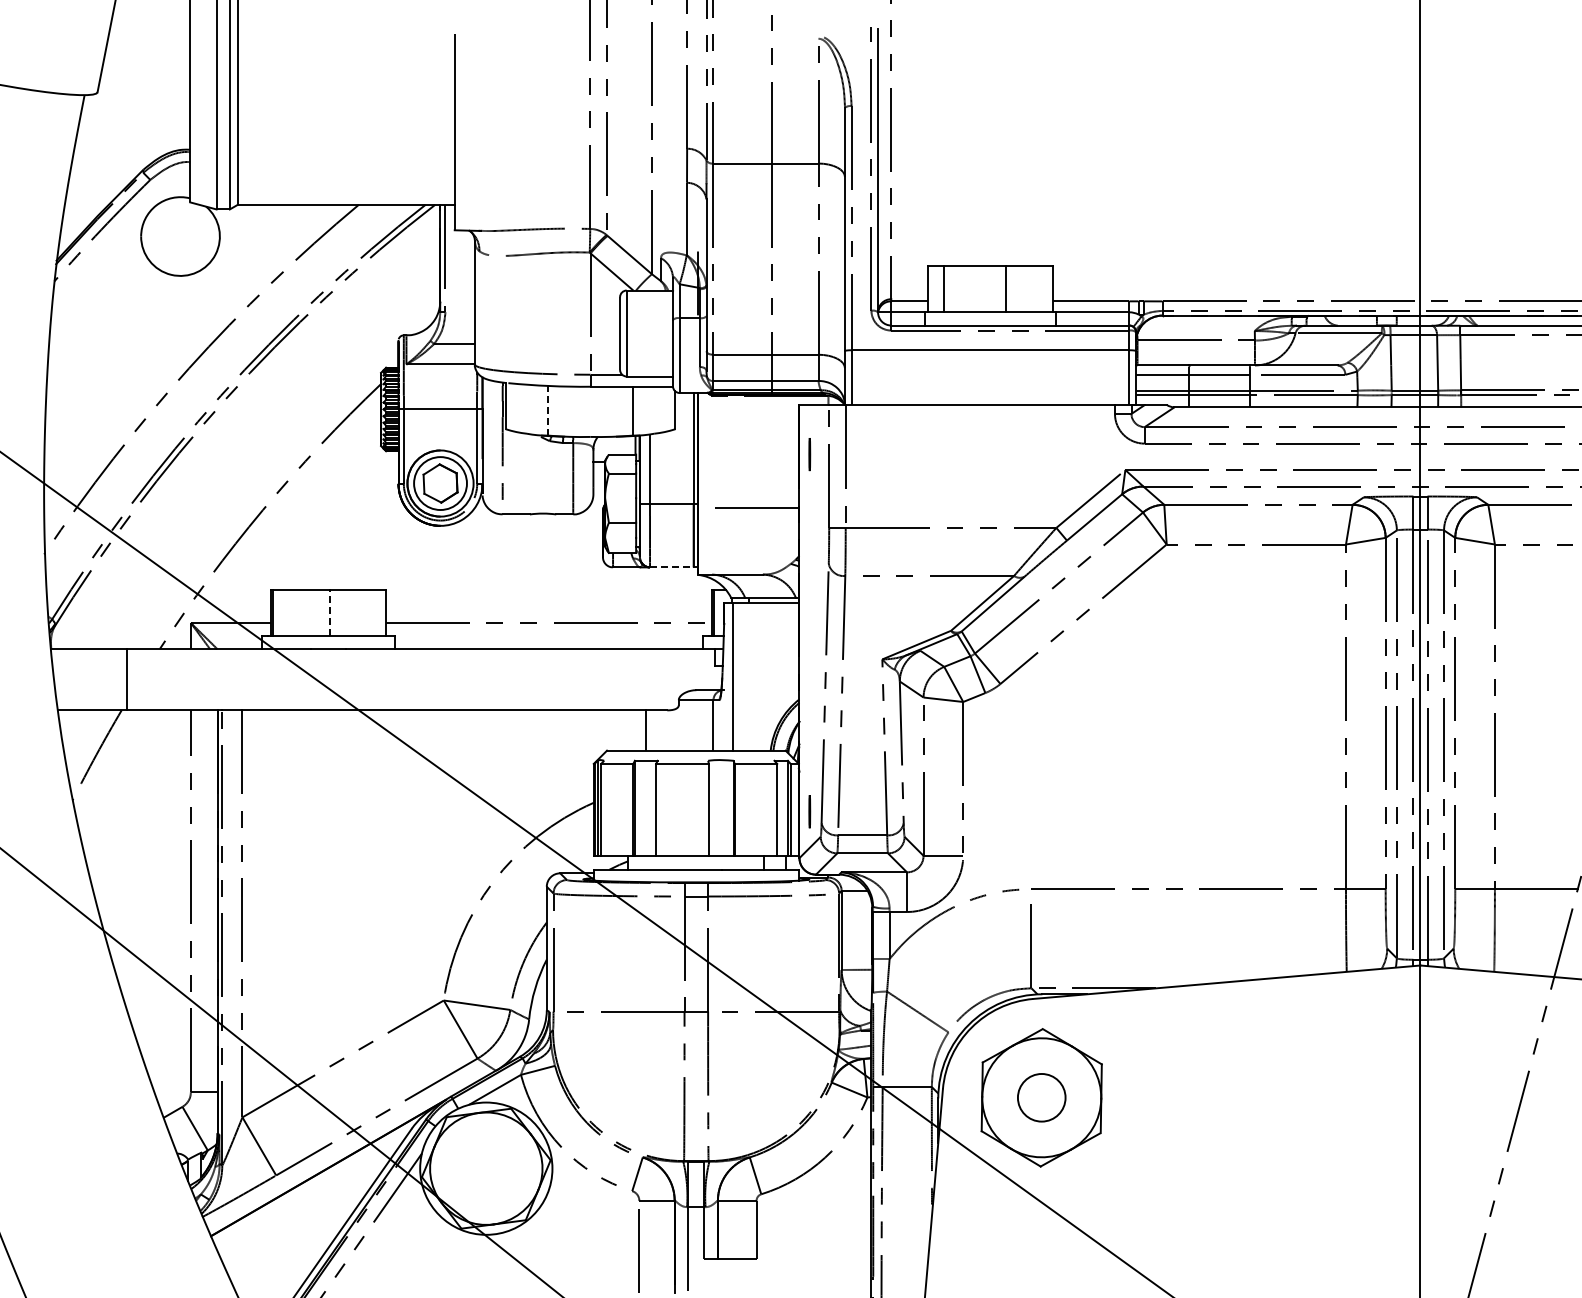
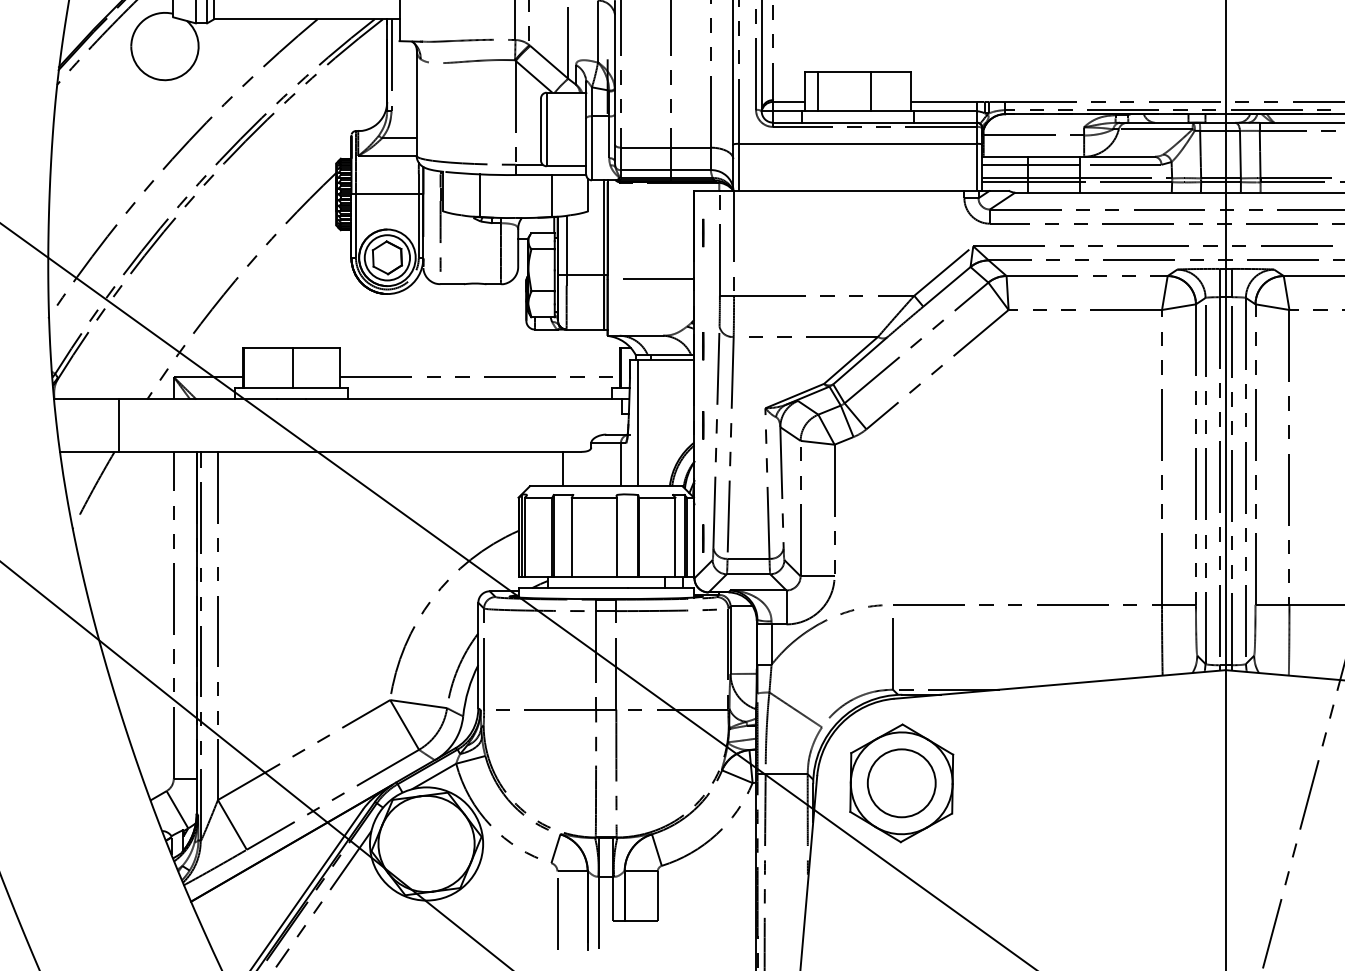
line: (548, 410) -> (479, 195), dashed -> solid
line: (671, 567) -> (584, 329), dashed -> solid
line: (809, 586) -> (703, 345), added
line: (330, 612) -> (293, 368), dashed -> solid
line: (809, 678) -> (703, 424), added
circle: (1041, 1097) -> (901, 783), size x1.67

